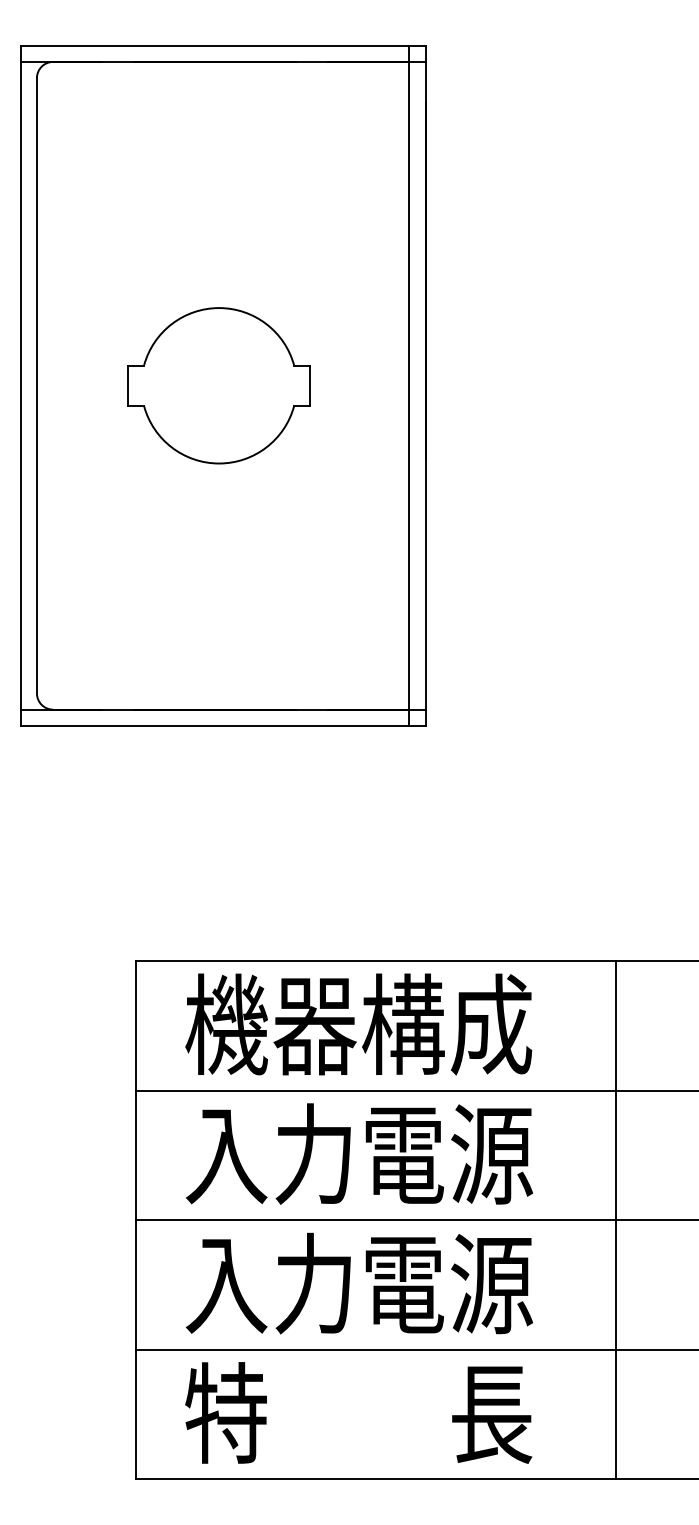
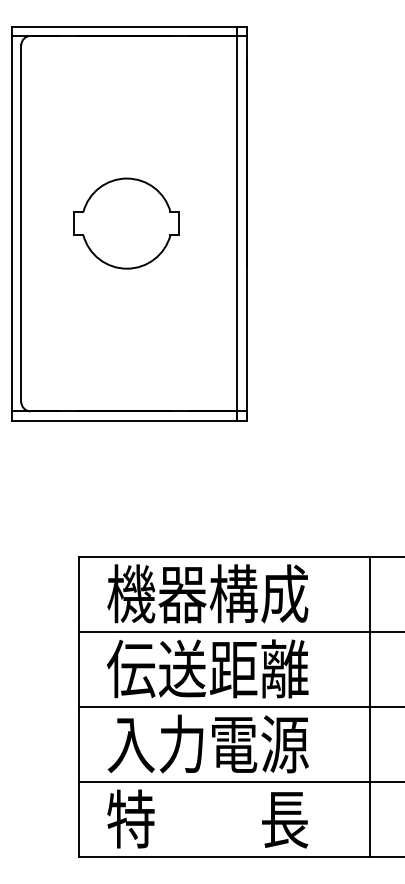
text: (358, 1153) -> (207, 668), 入力電源 -> 伝送距離
line: (615, 1220) -> (369, 707), moved

